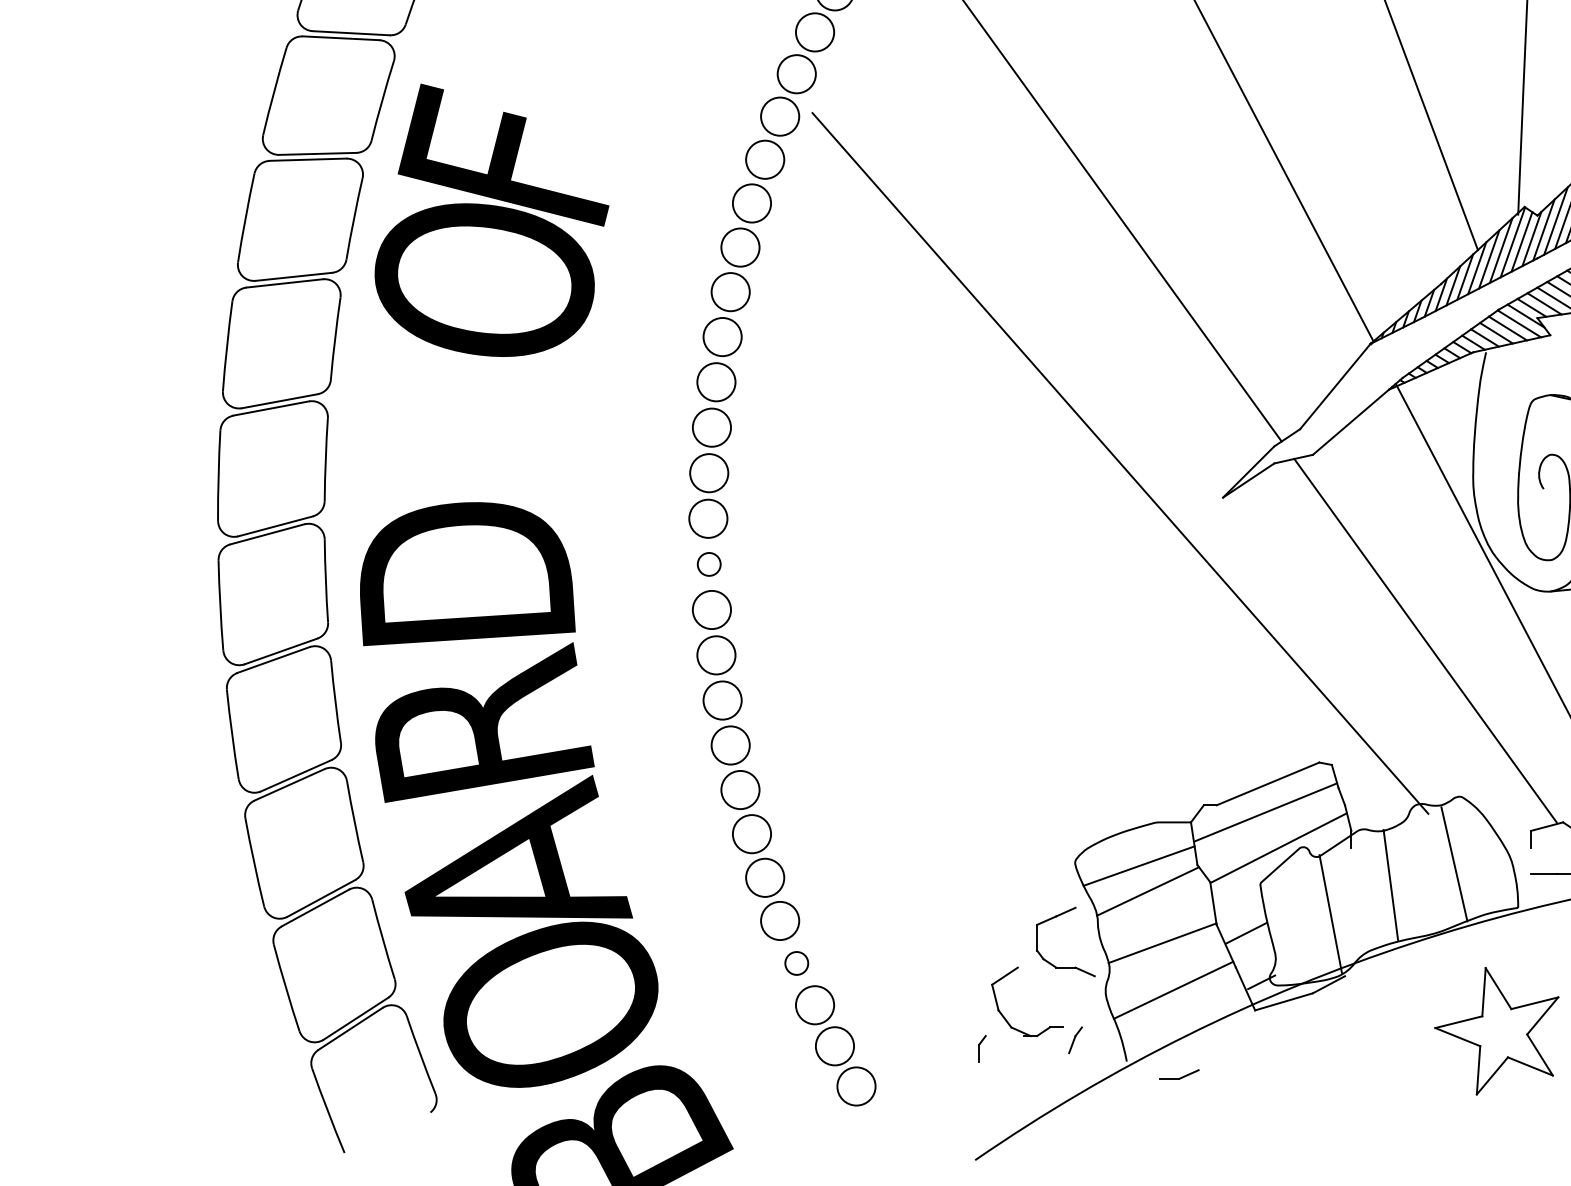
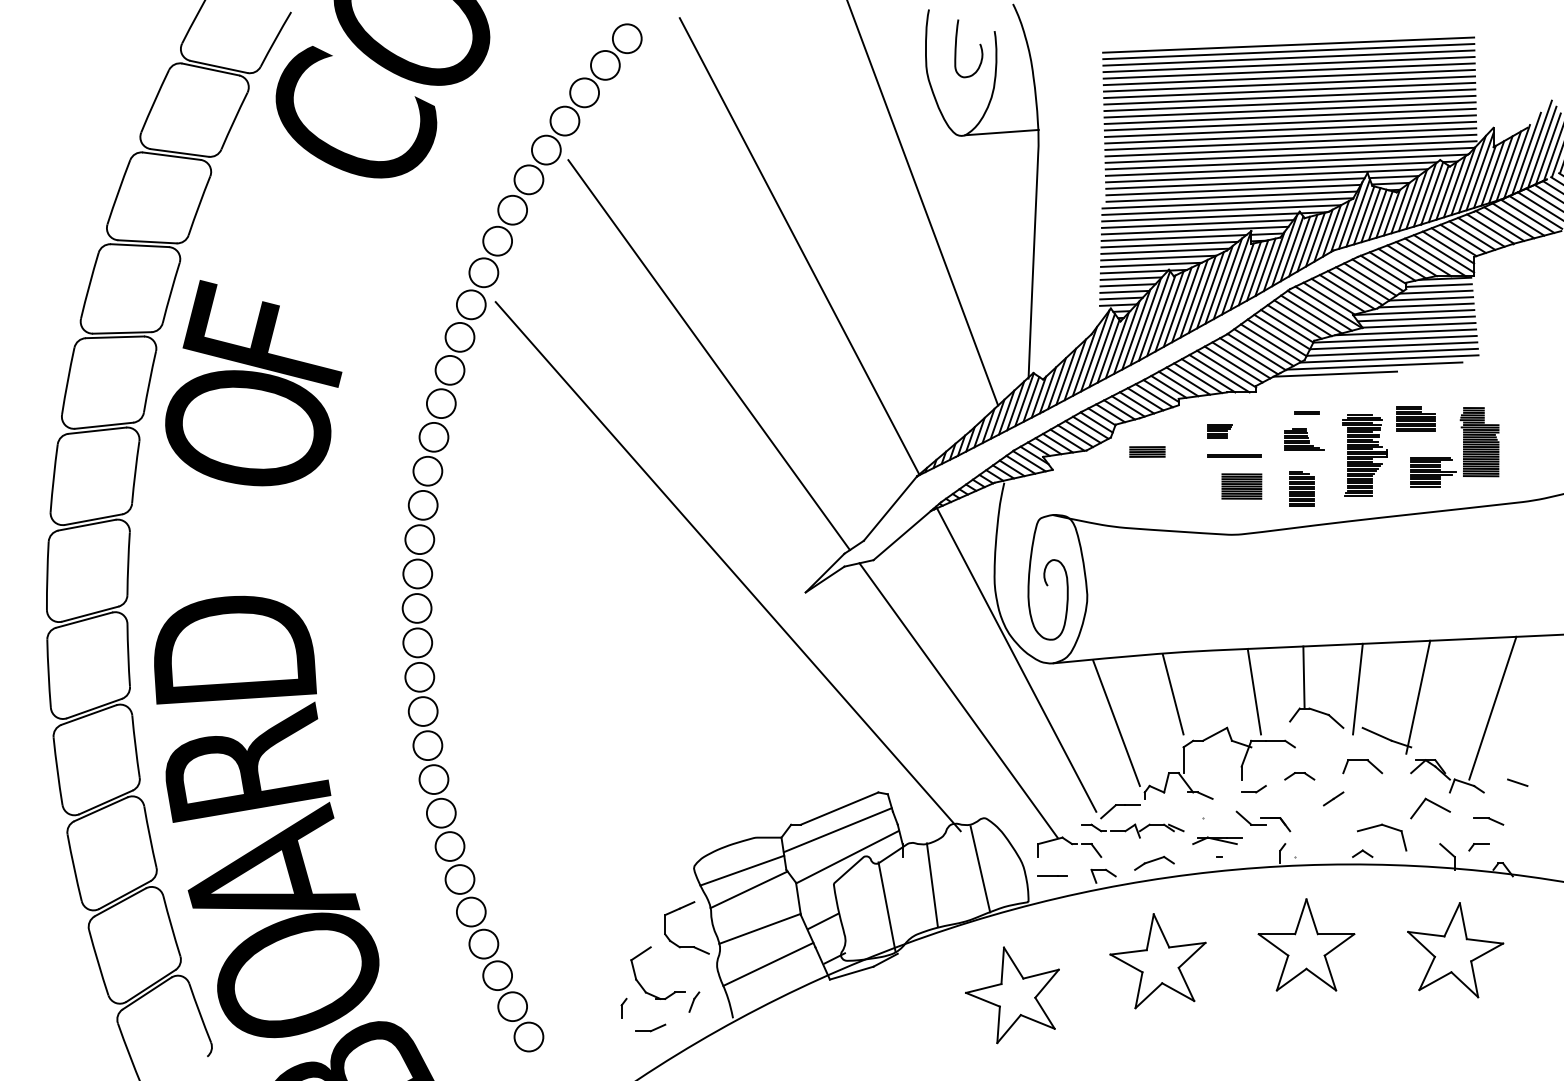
circle: (708, 563) -> (417, 642), size x1.67
circle: (796, 962) -> (483, 943), size x1.67
part: (1179, 1073) -> (650, 1027), moved

